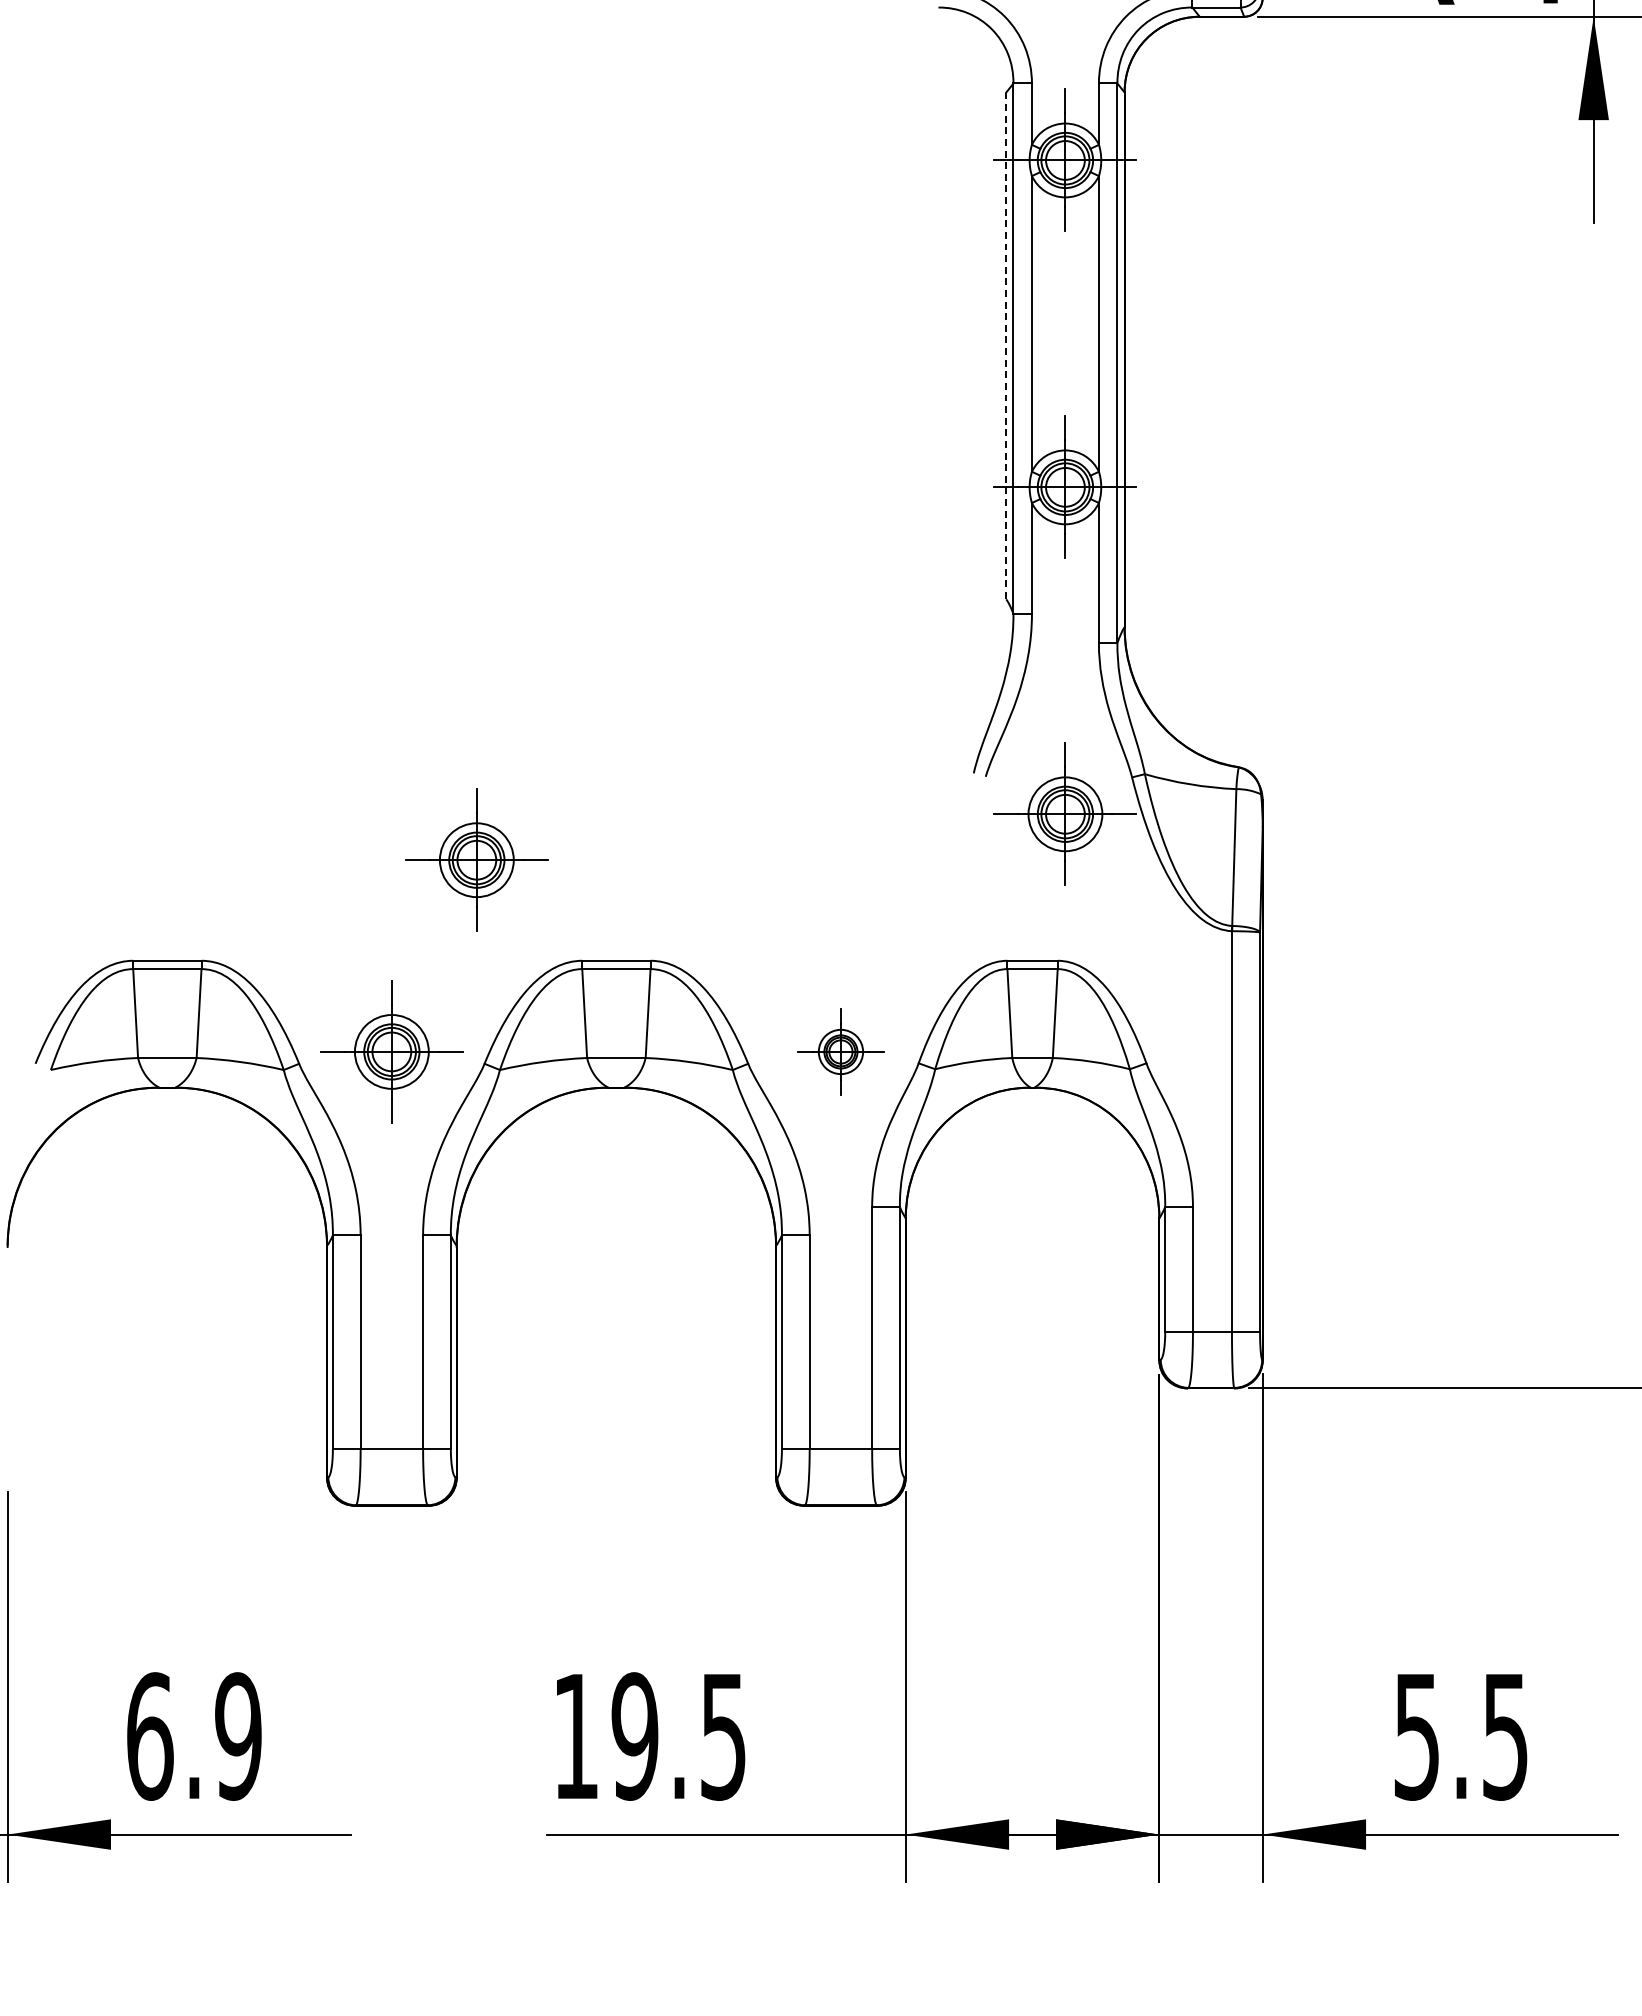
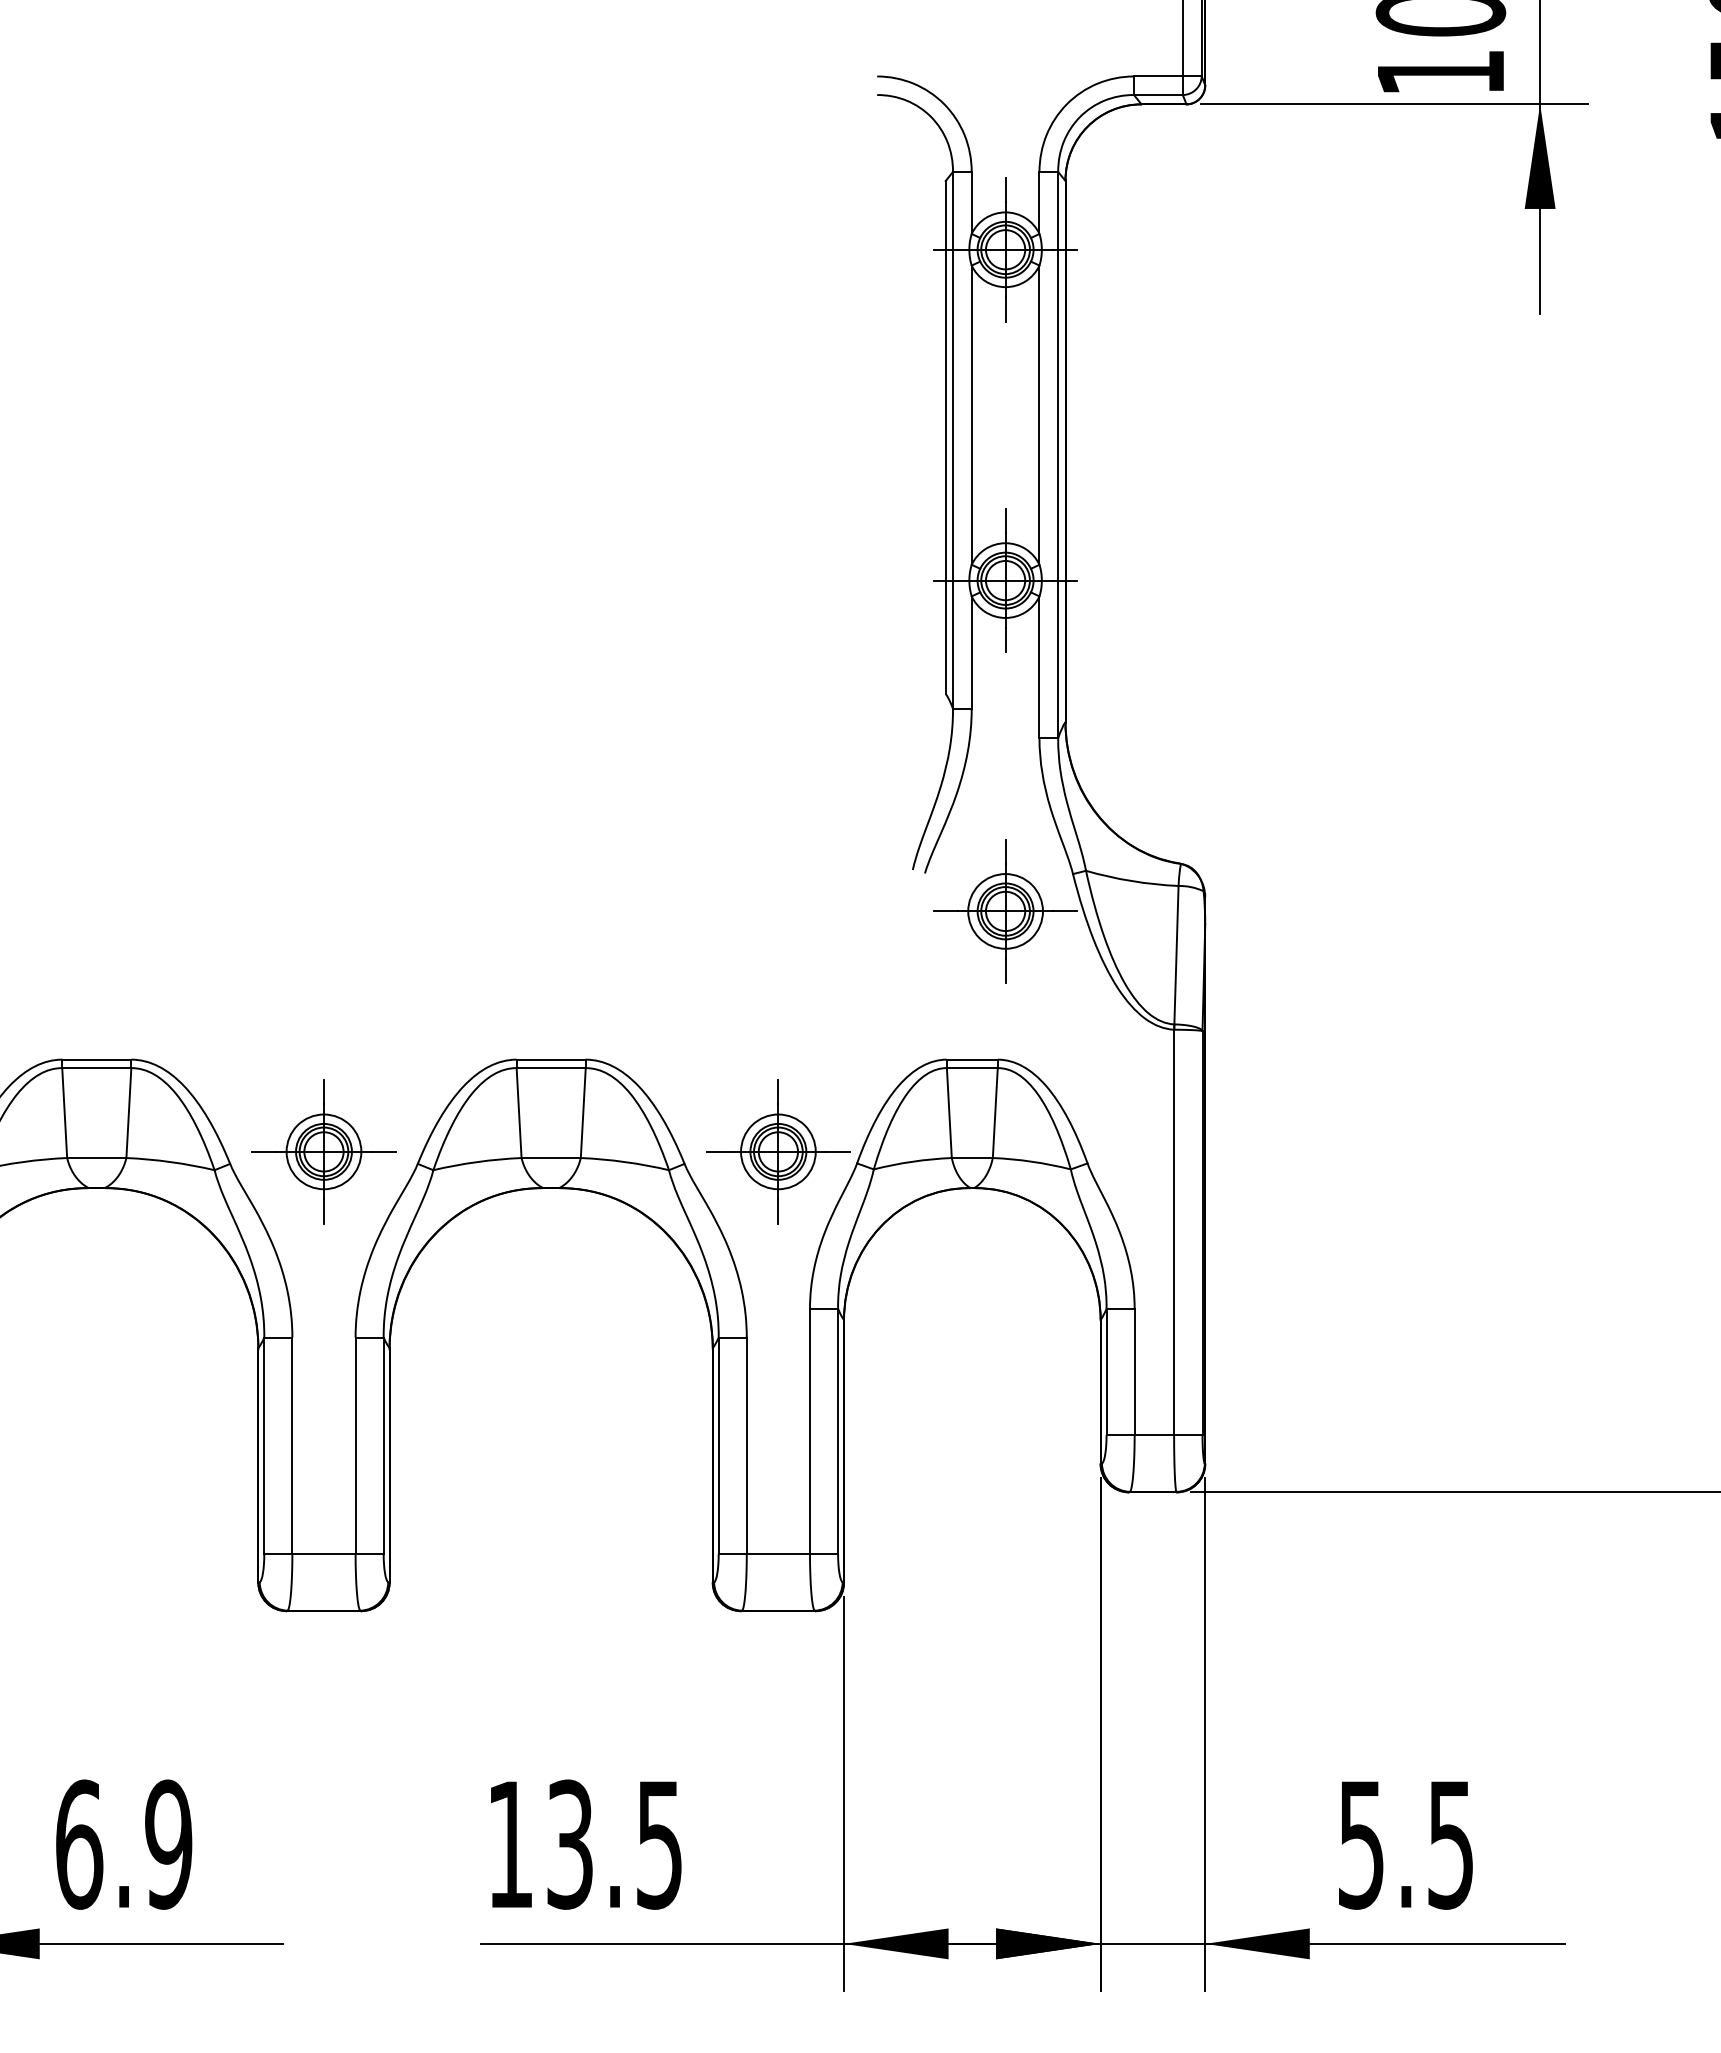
line: (1006, 345) -> (945, 437), dashed -> solid
part: (476, 859) -> (409, 957), removed
part: (841, 1051) -> (778, 1151), size x1.67
text: (634, 1736) -> (569, 1844), 19.5 -> 13.5

